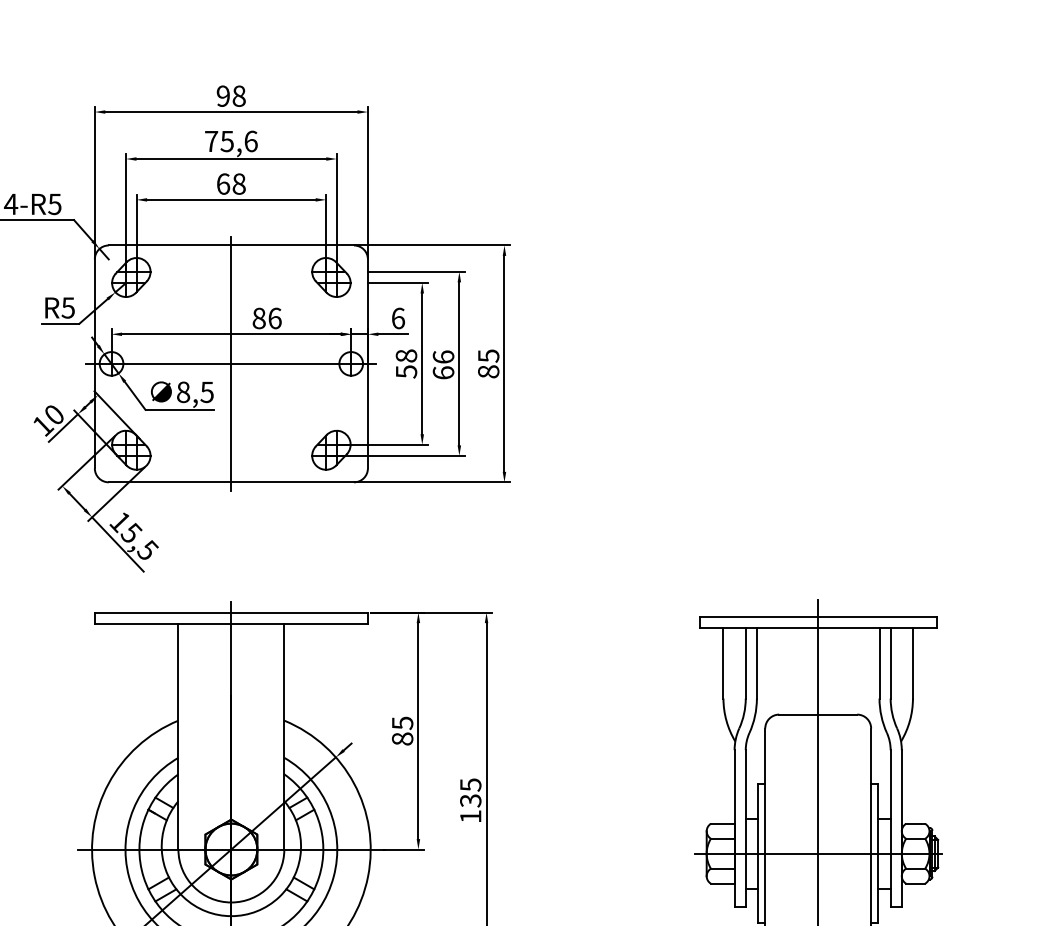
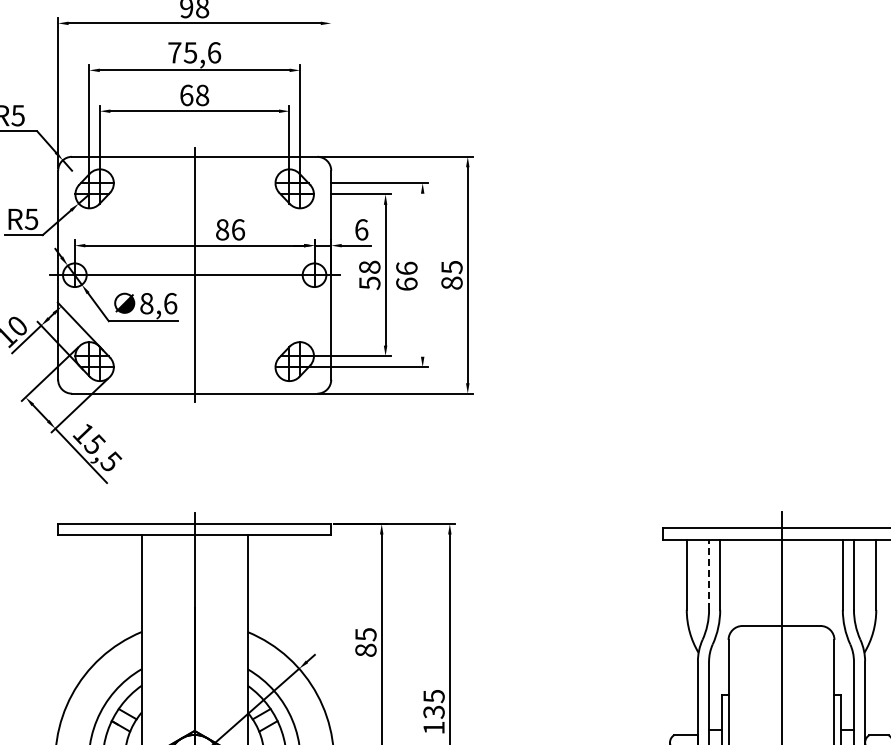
line: (367, 181) -> (330, 92), removed
line: (459, 363) -> (422, 274), removed
text: (206, 392) -> (169, 303), 8,5 -> 8,6
line: (745, 662) -> (708, 573), solid -> dashed

